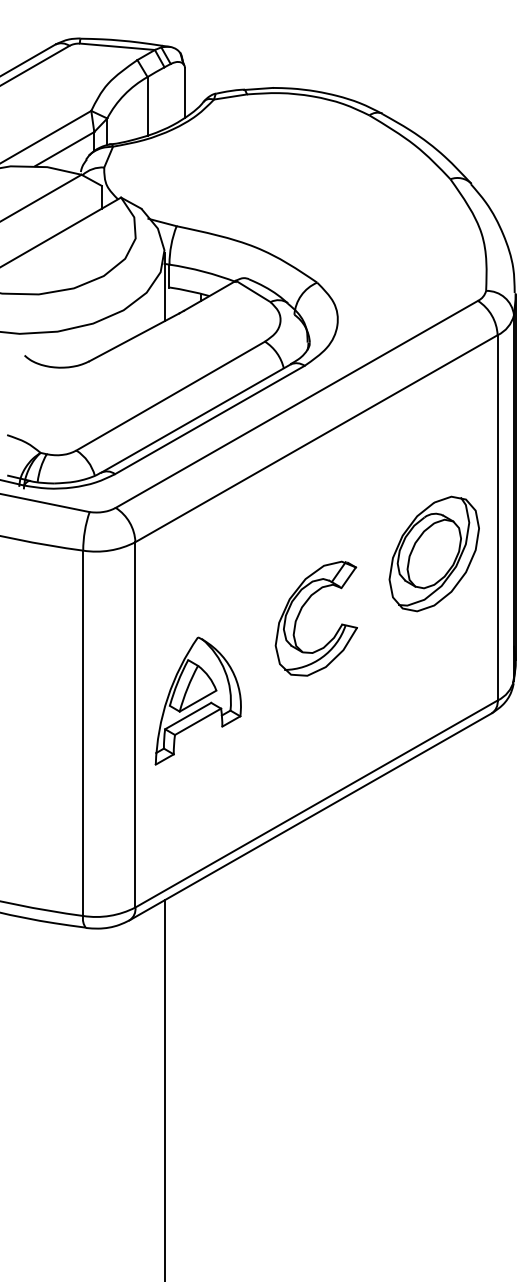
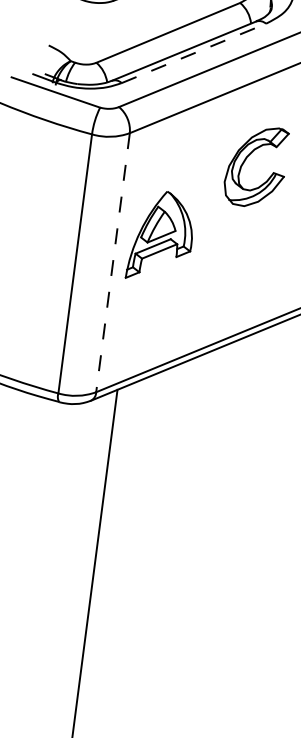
line: (210, 419) -> (194, 53), solid -> dashed
part: (301, 611) -> (246, 160), moved
part: (197, 700) -> (161, 236), moved
line: (135, 724) -> (113, 262), solid -> dashed

